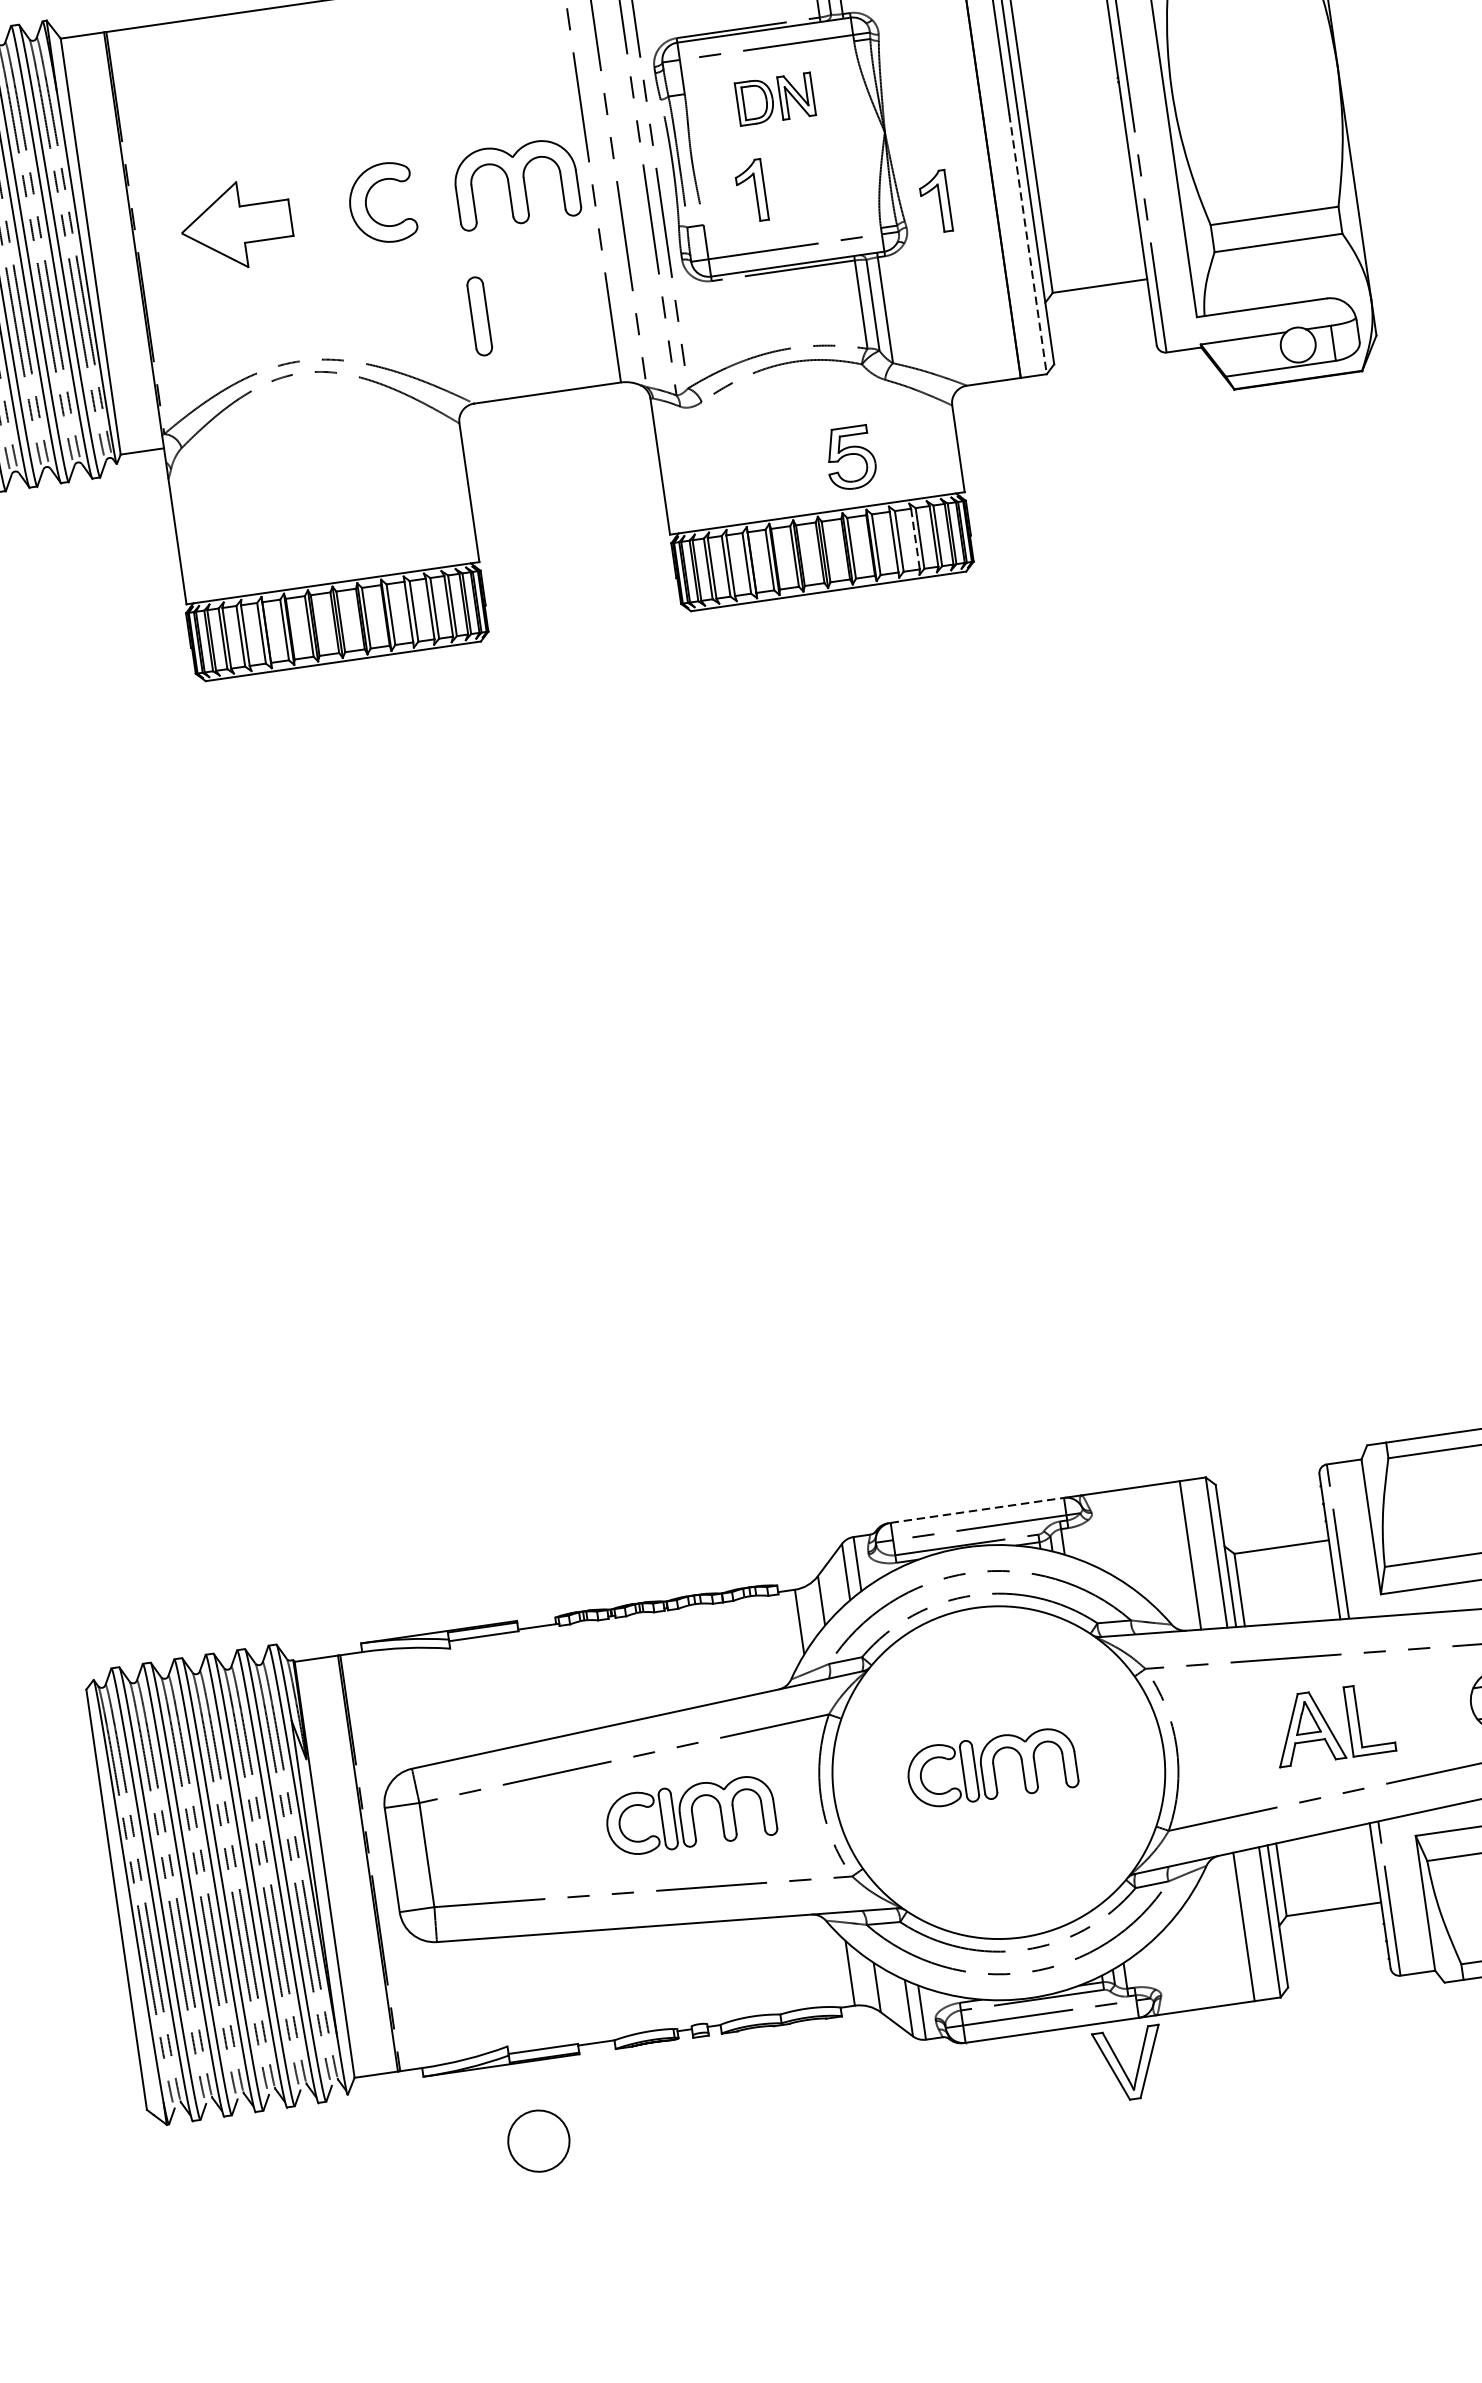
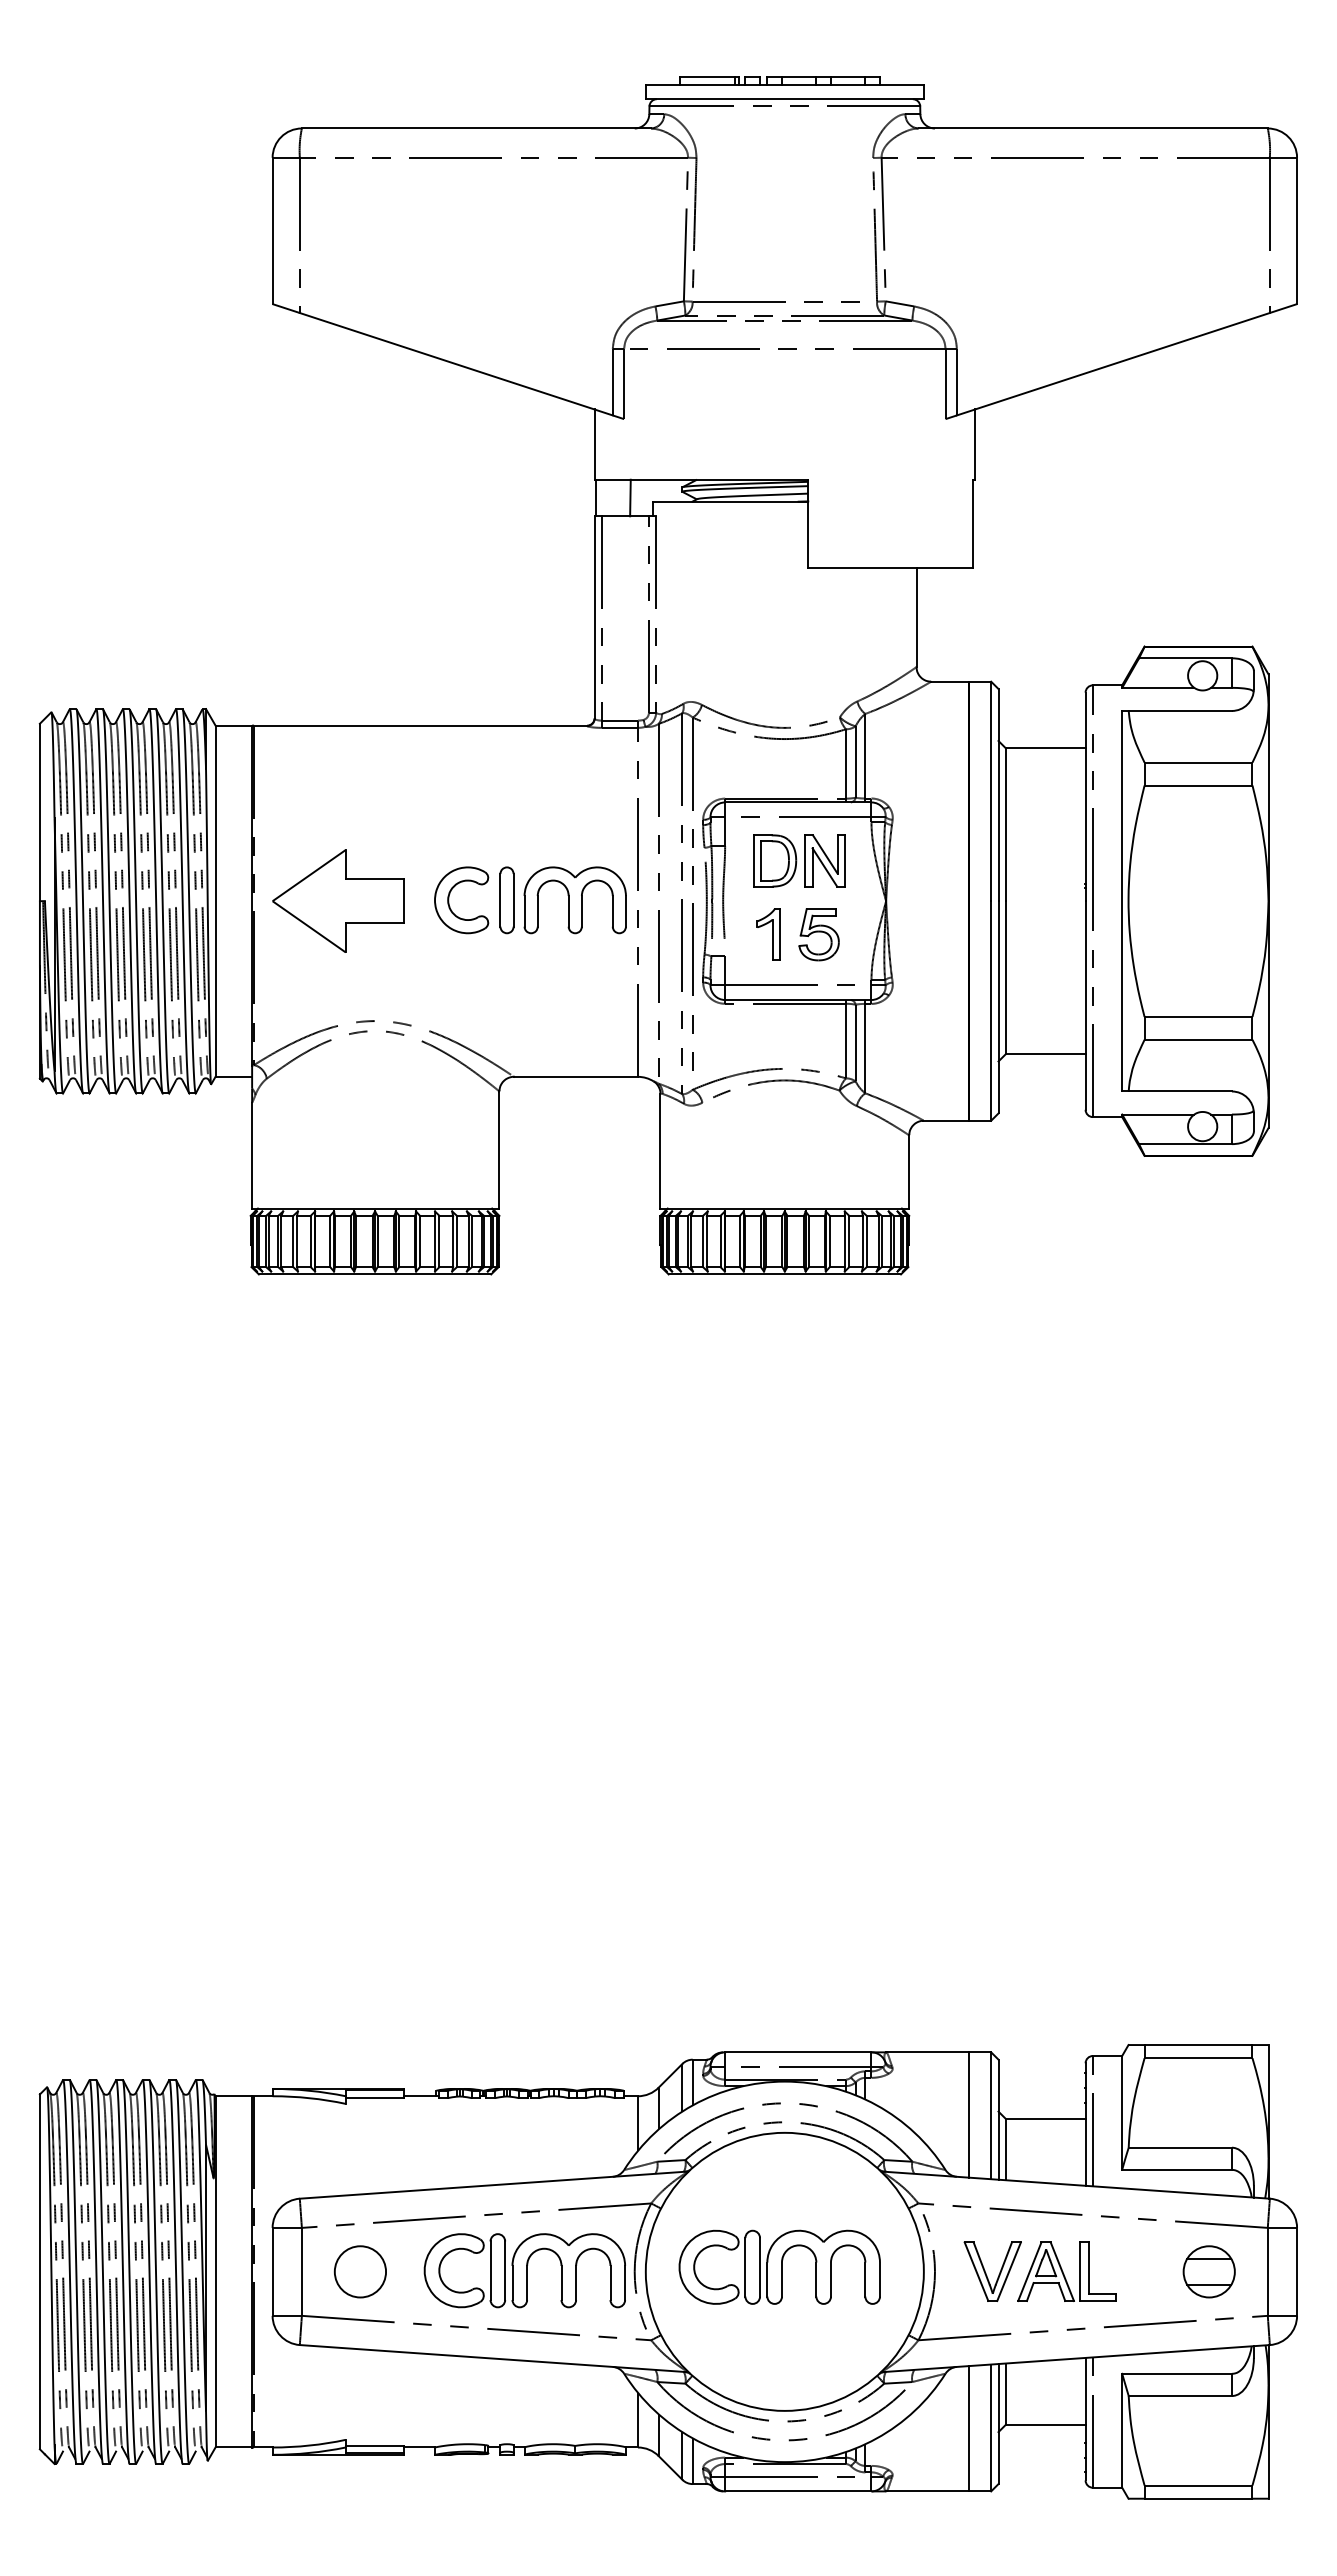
part: (775, 98) -> (799, 860), size x1.43
part: (935, 202) -> (919, 965), removed
part: (236, 224) -> (338, 900), size x1.43
line: (1028, 243) -> (991, 1010), dashed -> solid
part: (479, 316) -> (506, 900), moved
part: (850, 457) -> (818, 934), moved
line: (914, 539) -> (862, 1241), dashed -> solid
line: (977, 1510) -> (798, 2052), dashed -> solid
part: (991, 1767) -> (779, 2266), size x1.43
part: (690, 1815) -> (524, 2270), size x1.43
part: (1123, 2067) -> (986, 2273), moved
circle: (537, 2140) -> (359, 2271), moved

